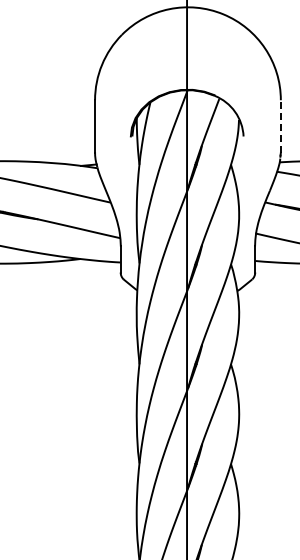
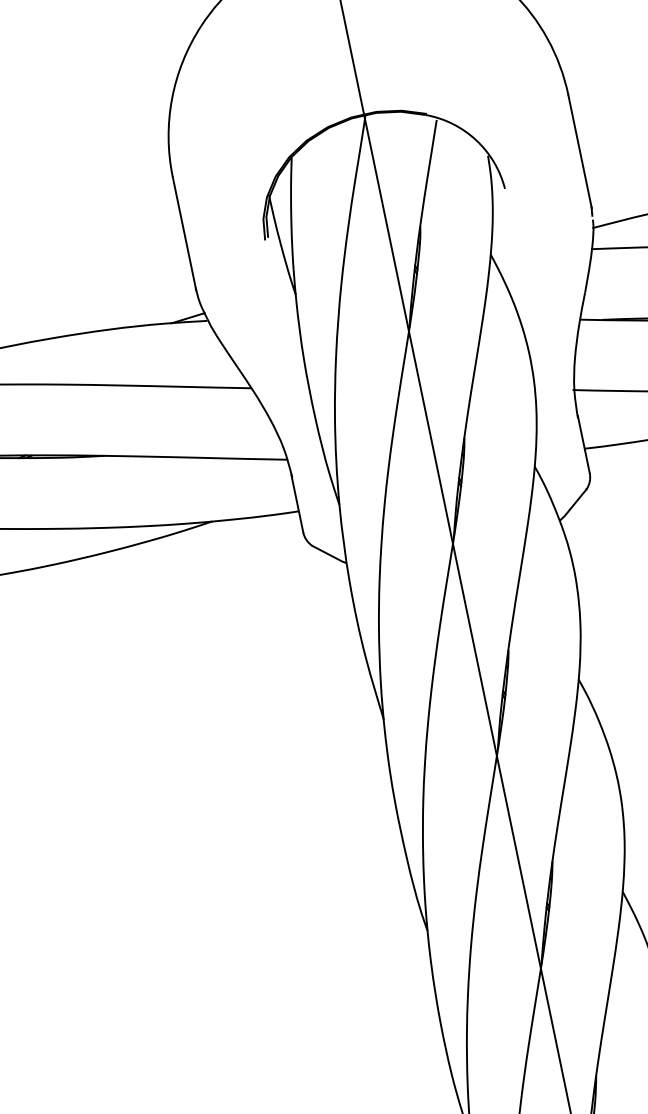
line: (280, 126) -> (579, 151), dashed -> solid

